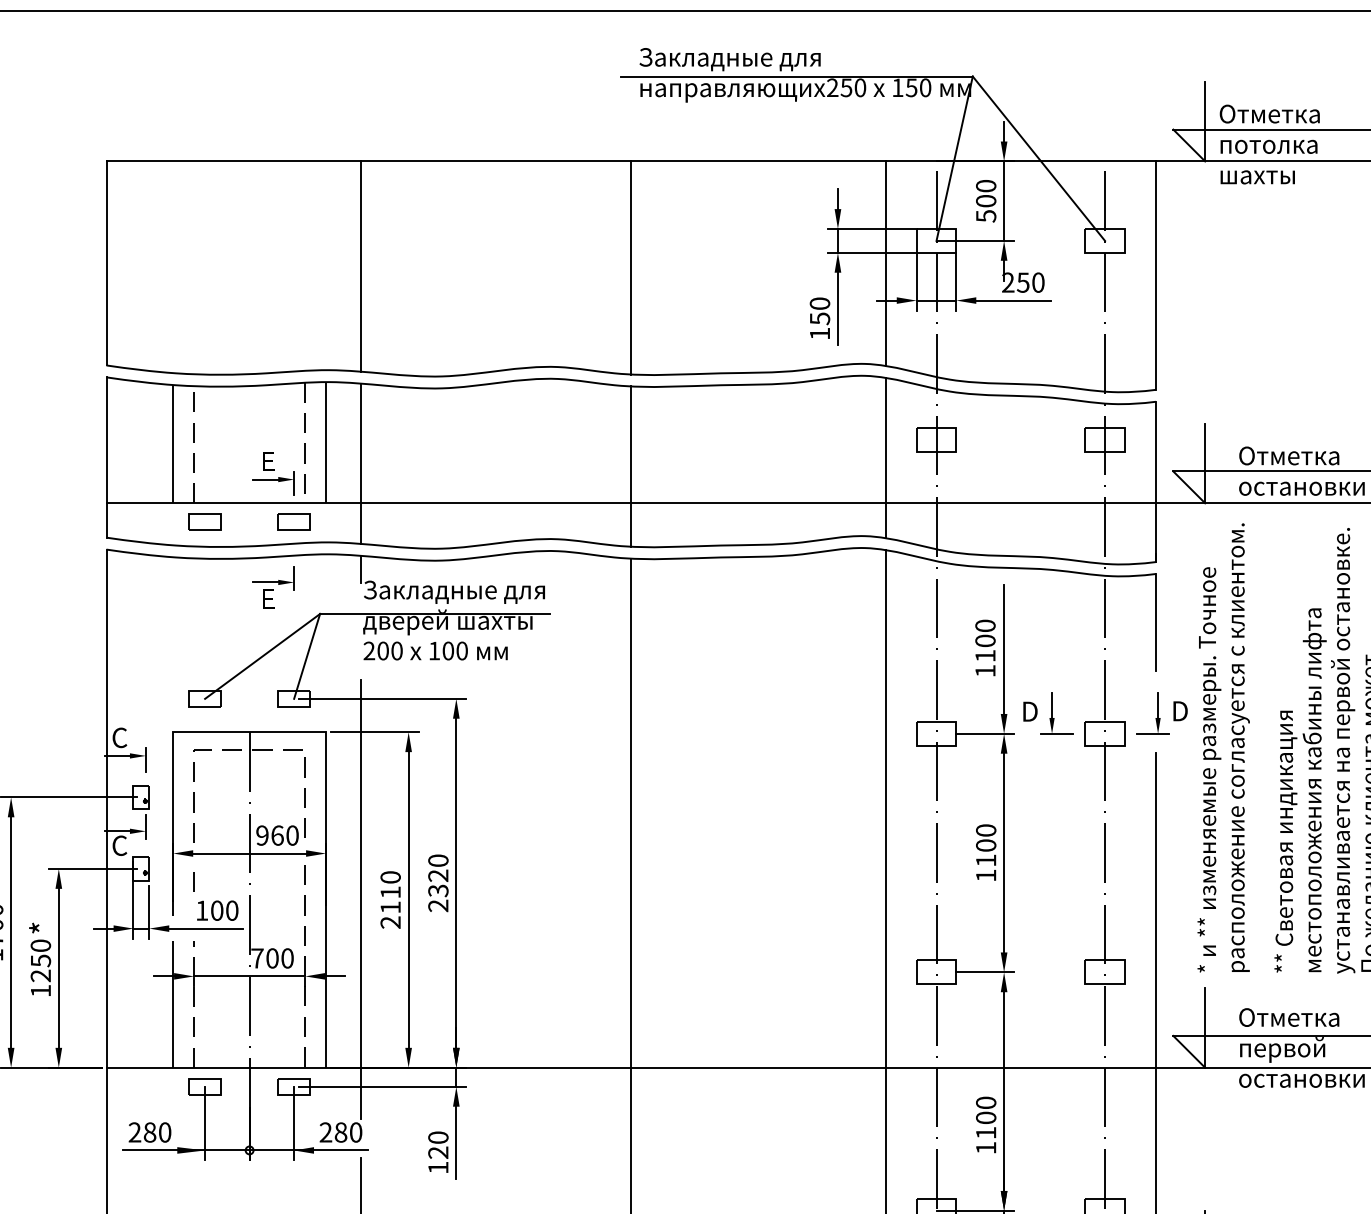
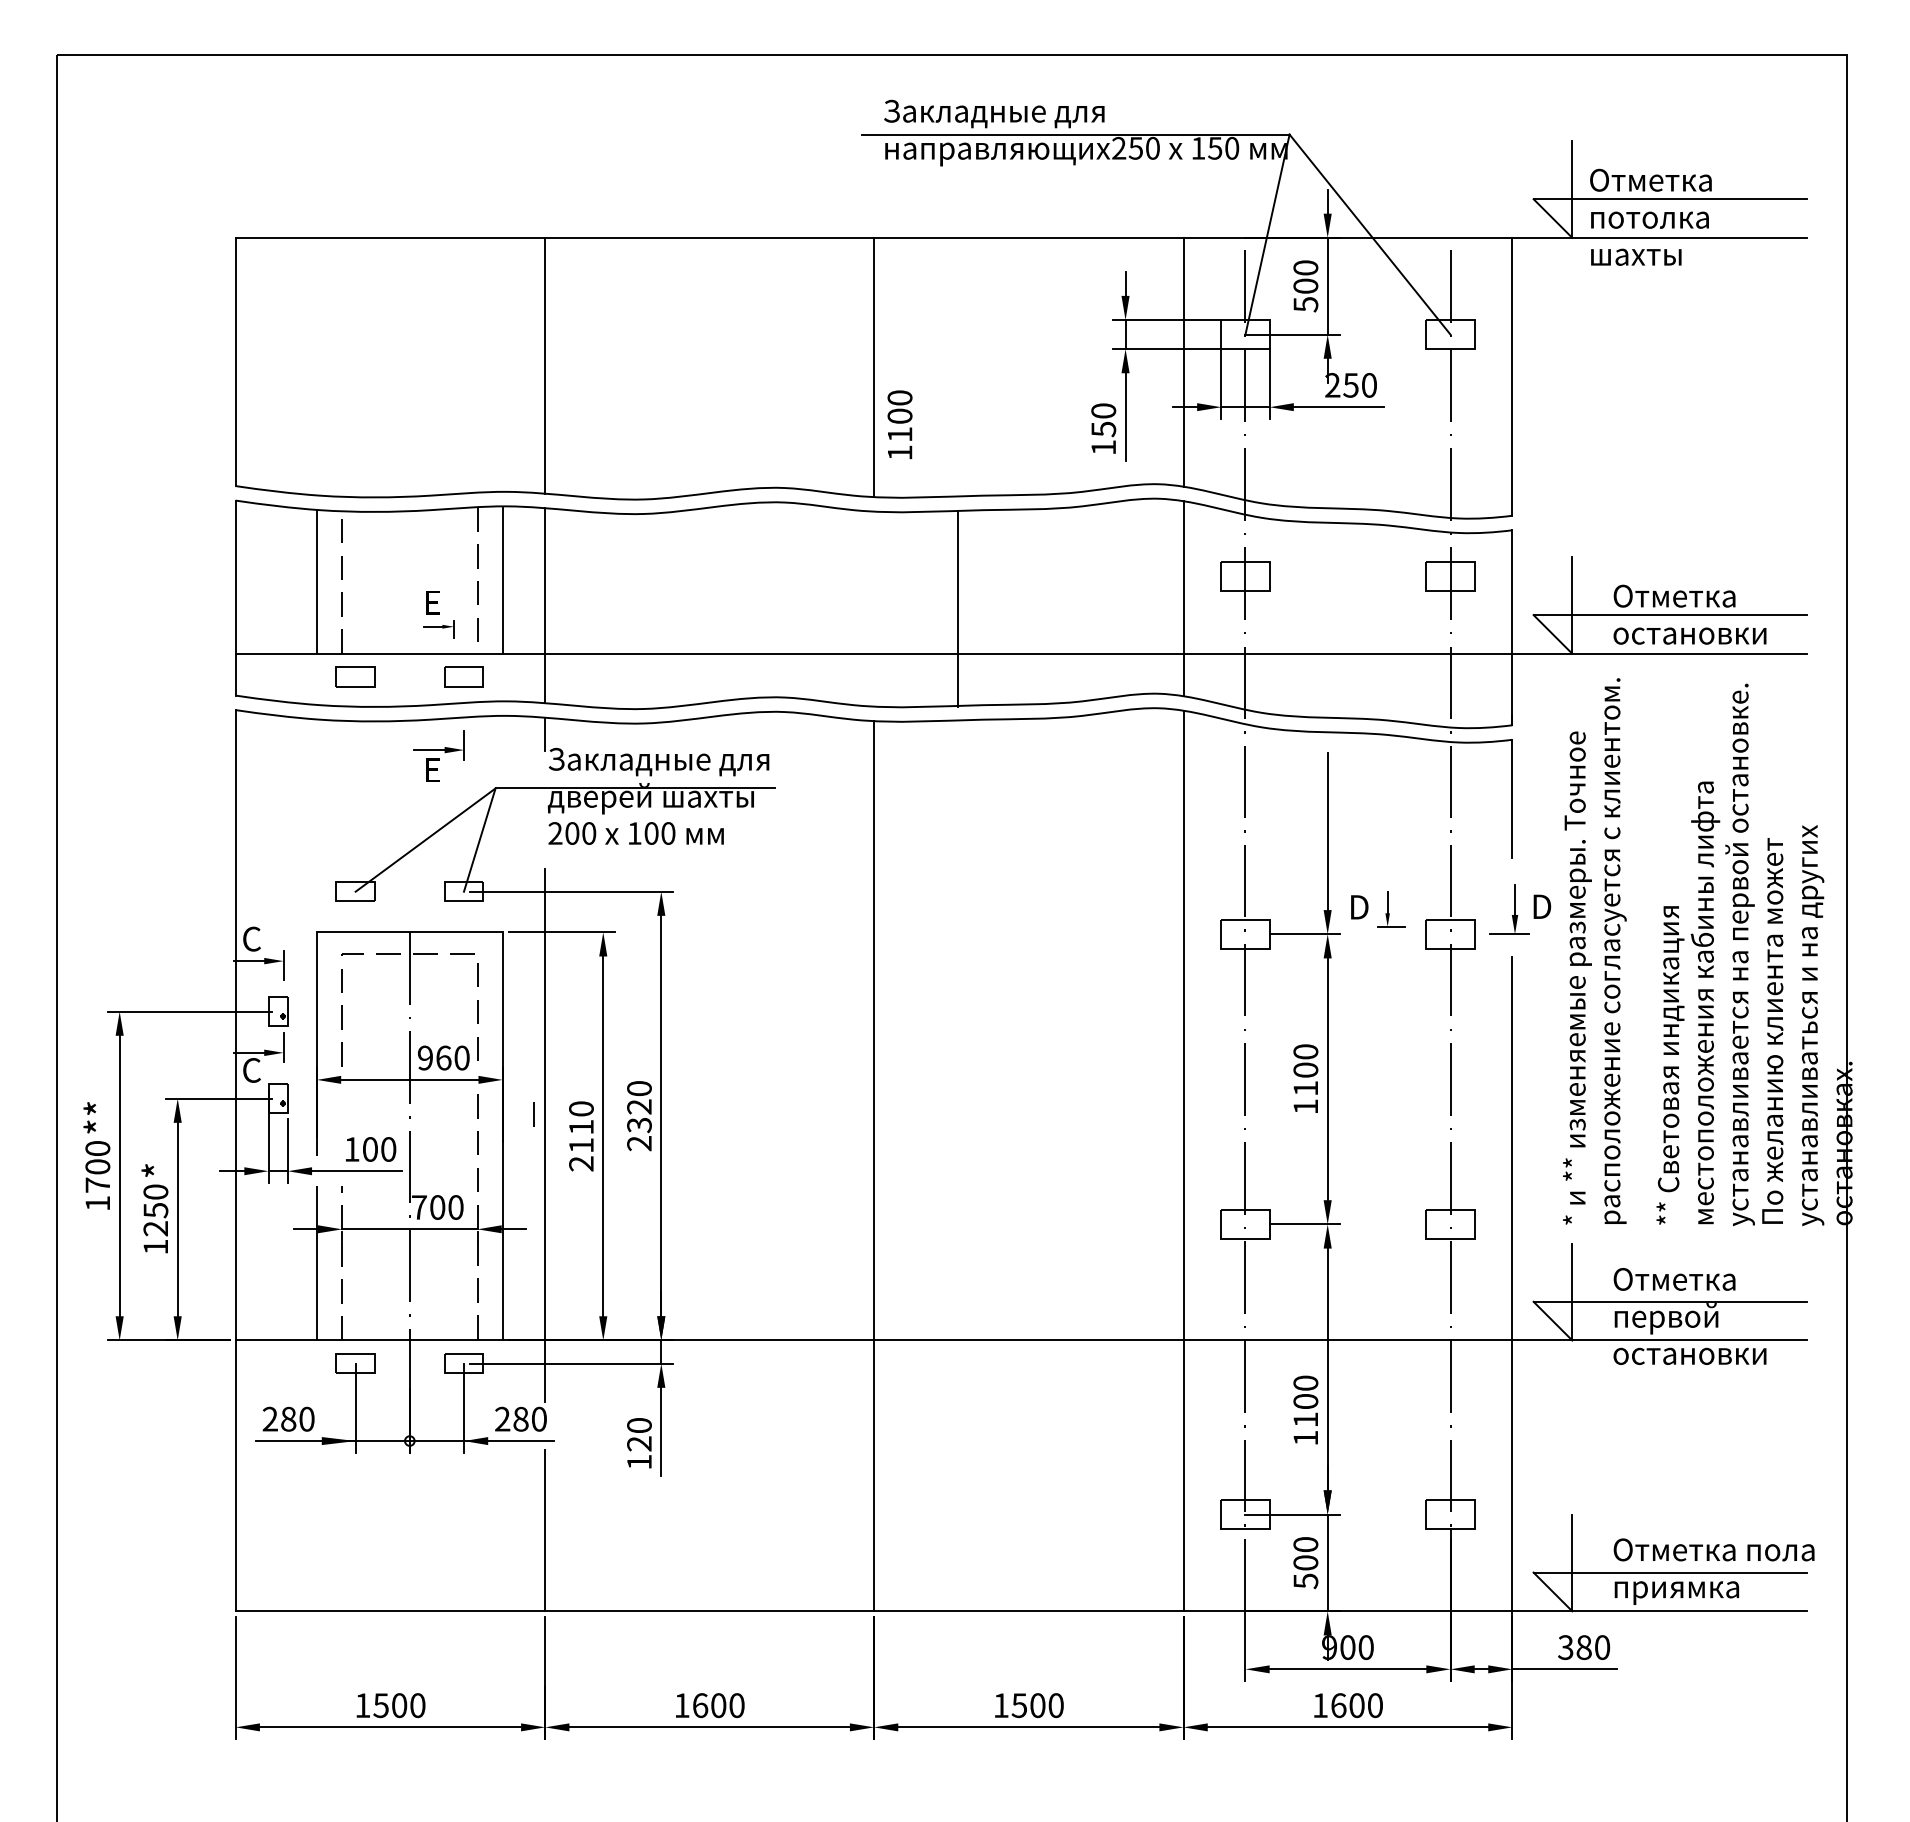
line: (631, 466) -> (958, 608), moved
part: (273, 483) -> (438, 629), size x0.6
text: (985, 647) -> (899, 424), moved
part: (1056, 713) -> (1391, 909), size x0.7
line: (193, 882) -> (533, 1114), moved

